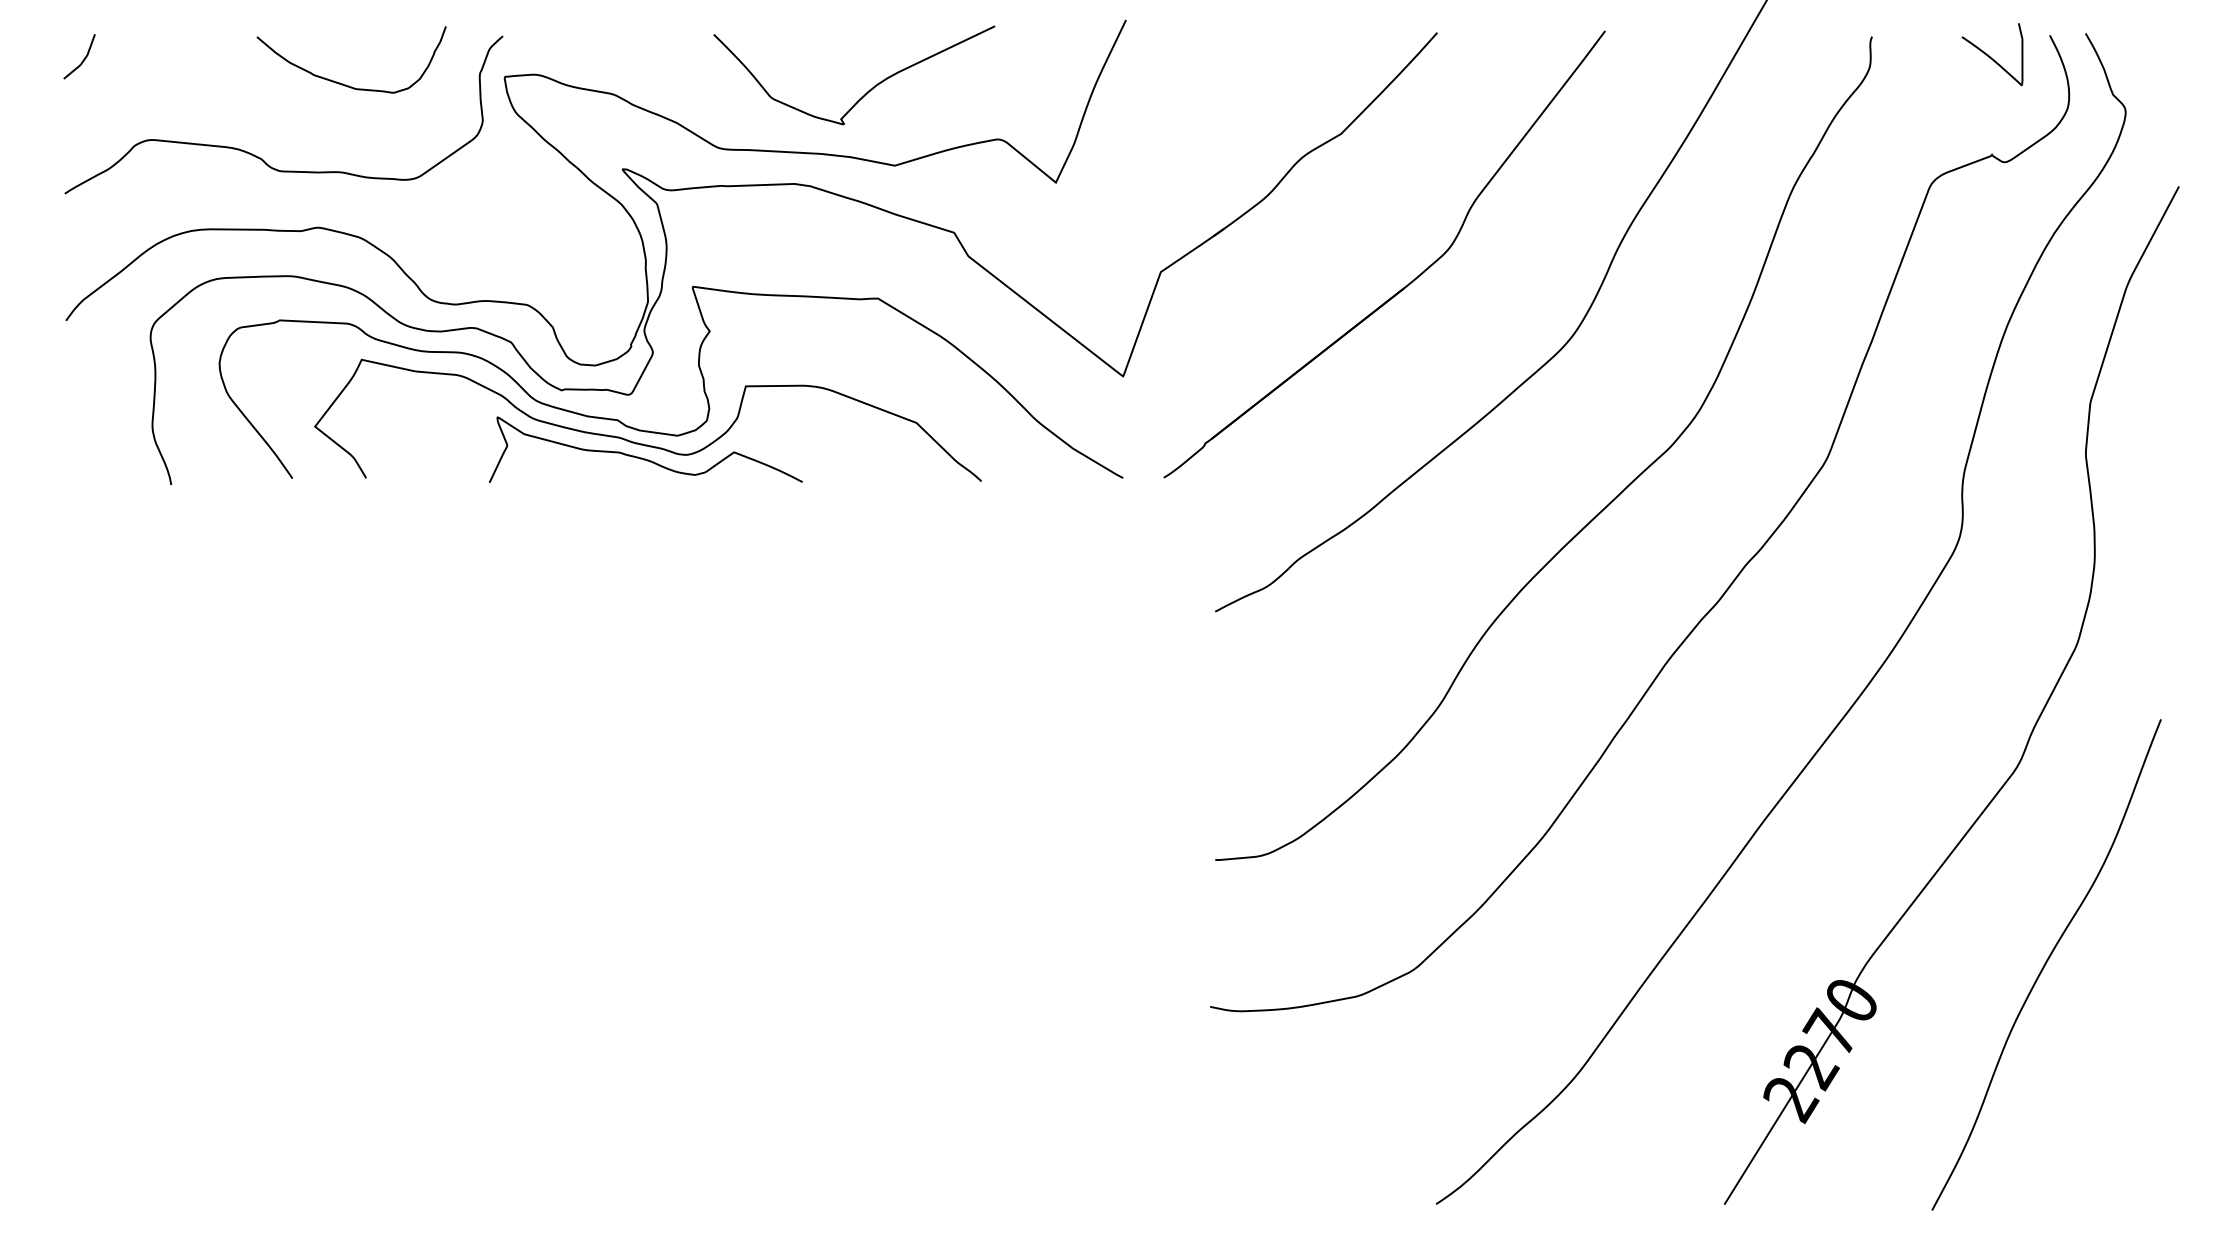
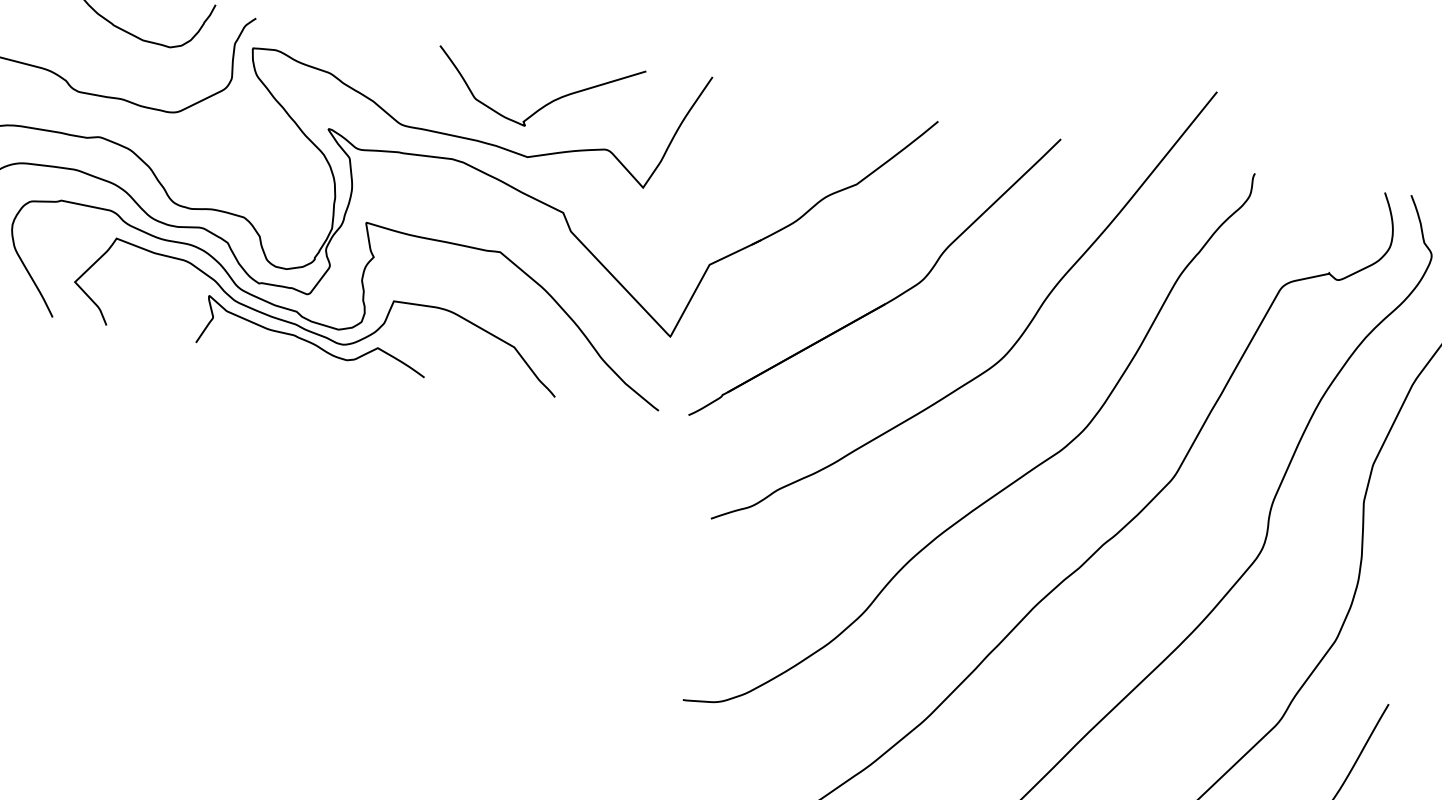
curve: (1990, 56) -> (1339, 201), removed
curve: (869, 89) -> (547, 103), moved

